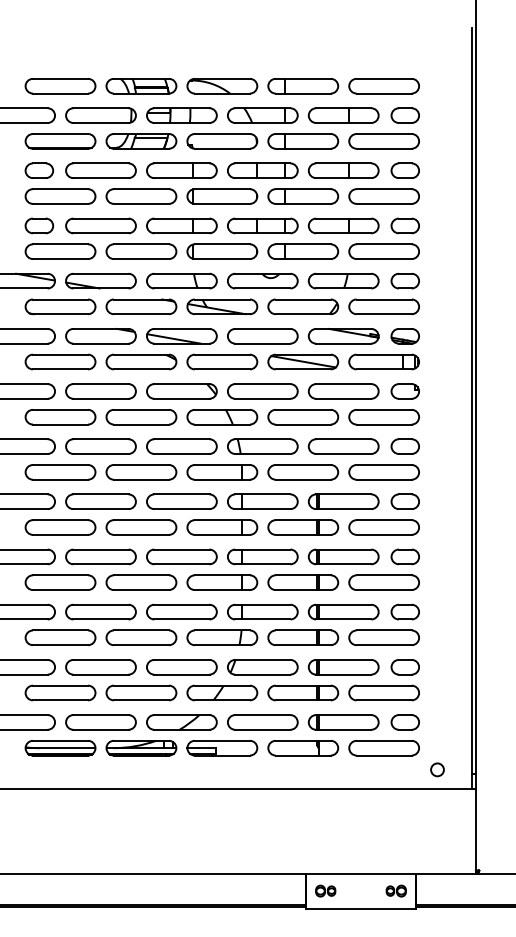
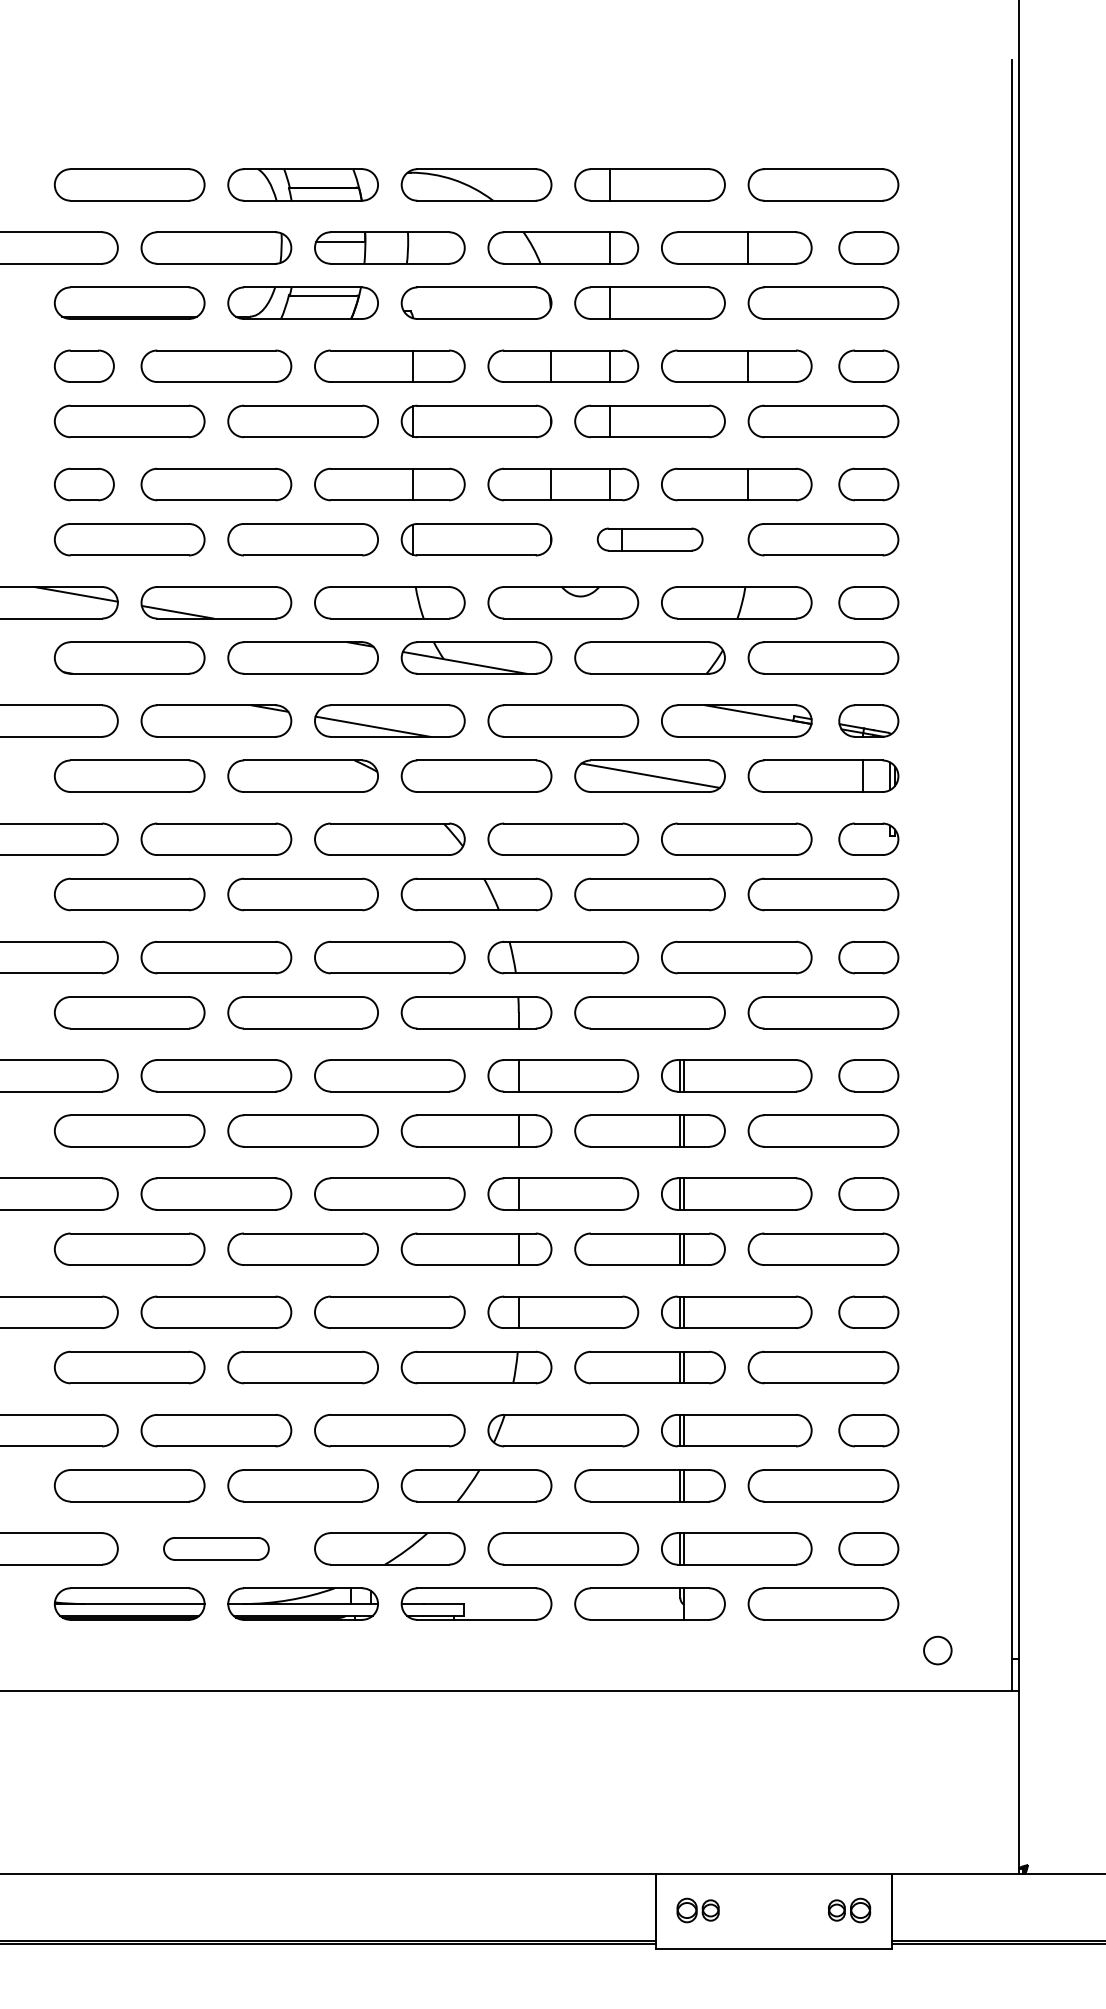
part: (303, 251) -> (650, 539), size x0.7
part: (100, 722) -> (215, 1549), size x0.7

